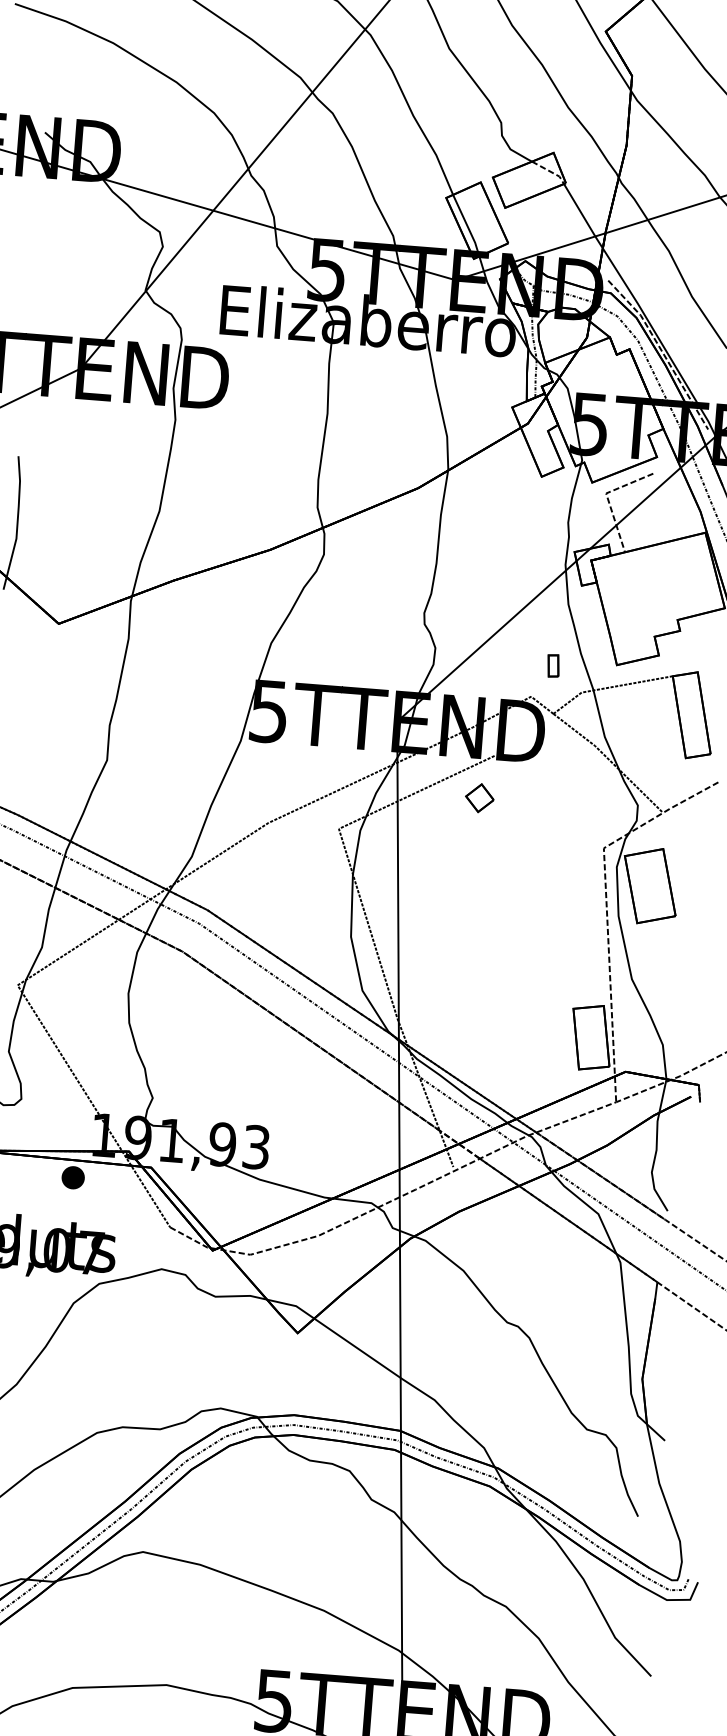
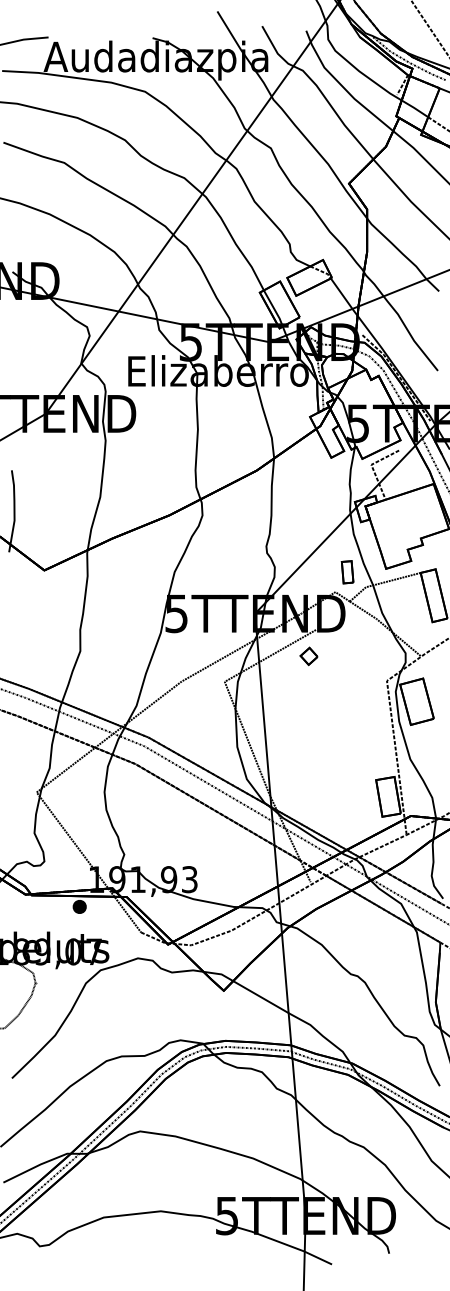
part: (553, 666) -> (347, 572), size x1.67

